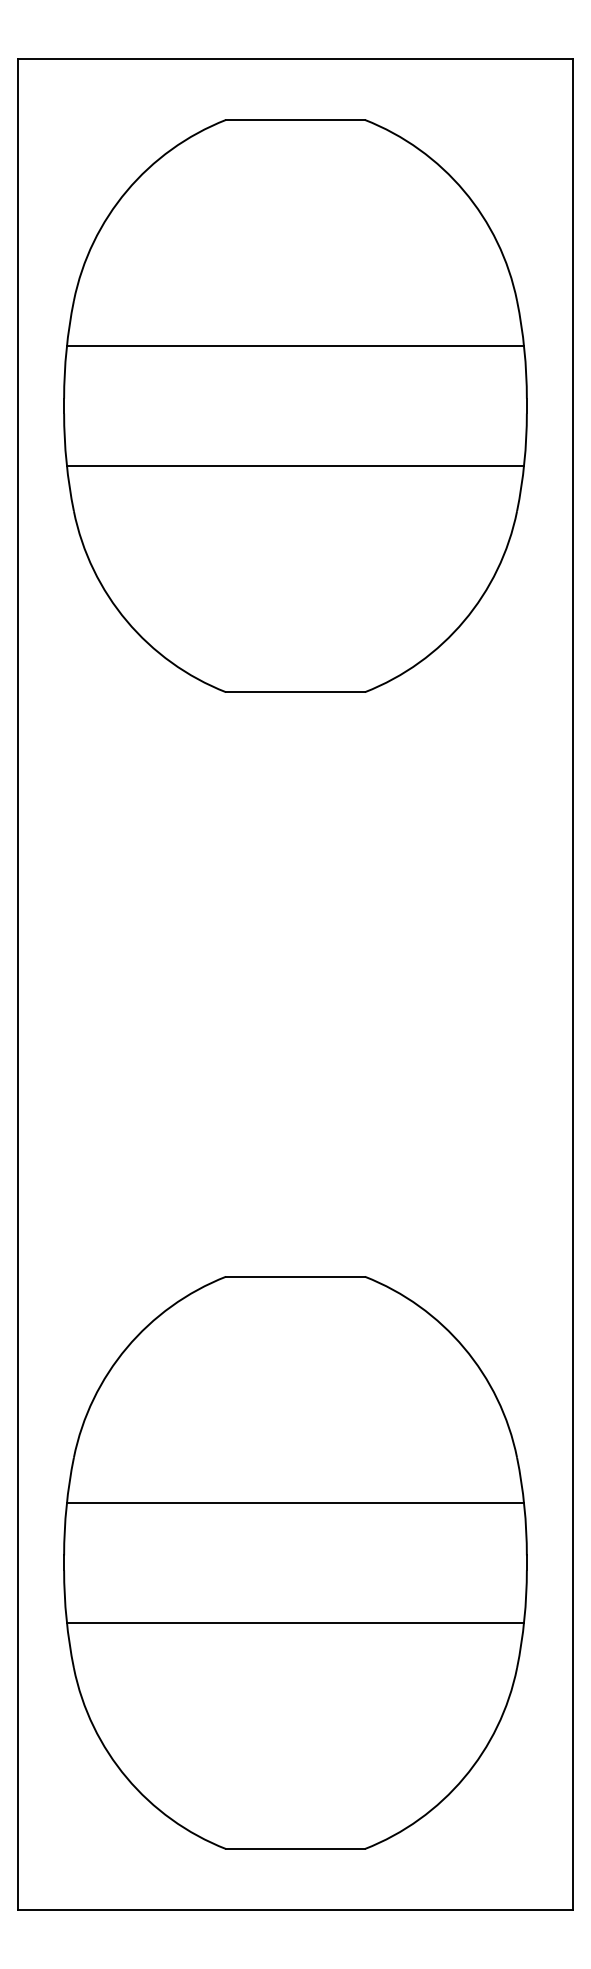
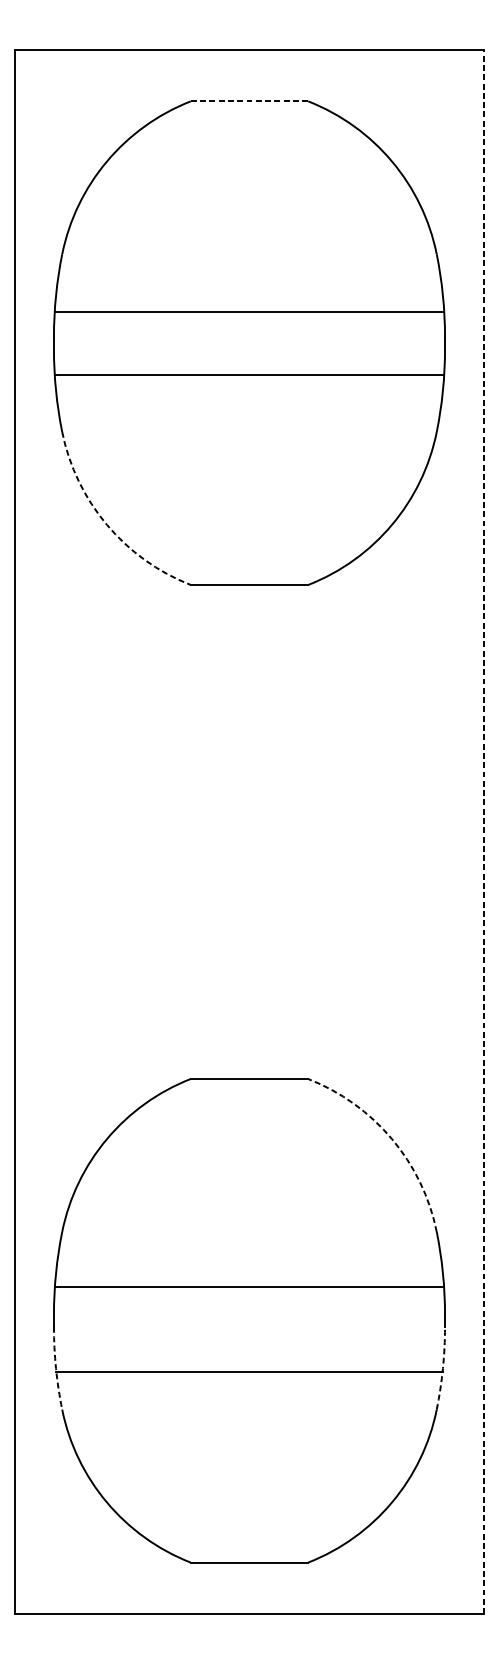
line: (295, 119) -> (249, 100), solid -> dashed
line: (295, 345) -> (249, 311), moved
line: (295, 466) -> (249, 375), moved
arc: (126, 621) -> (106, 525), solid -> dashed
line: (573, 984) -> (484, 832), solid -> dashed
arc: (464, 1347) -> (392, 1138), solid -> dashed
line: (295, 1502) -> (249, 1286), moved
arc: (66, 1619) -> (55, 1368), solid -> dashed
arc: (524, 1619) -> (443, 1368), solid -> dashed

